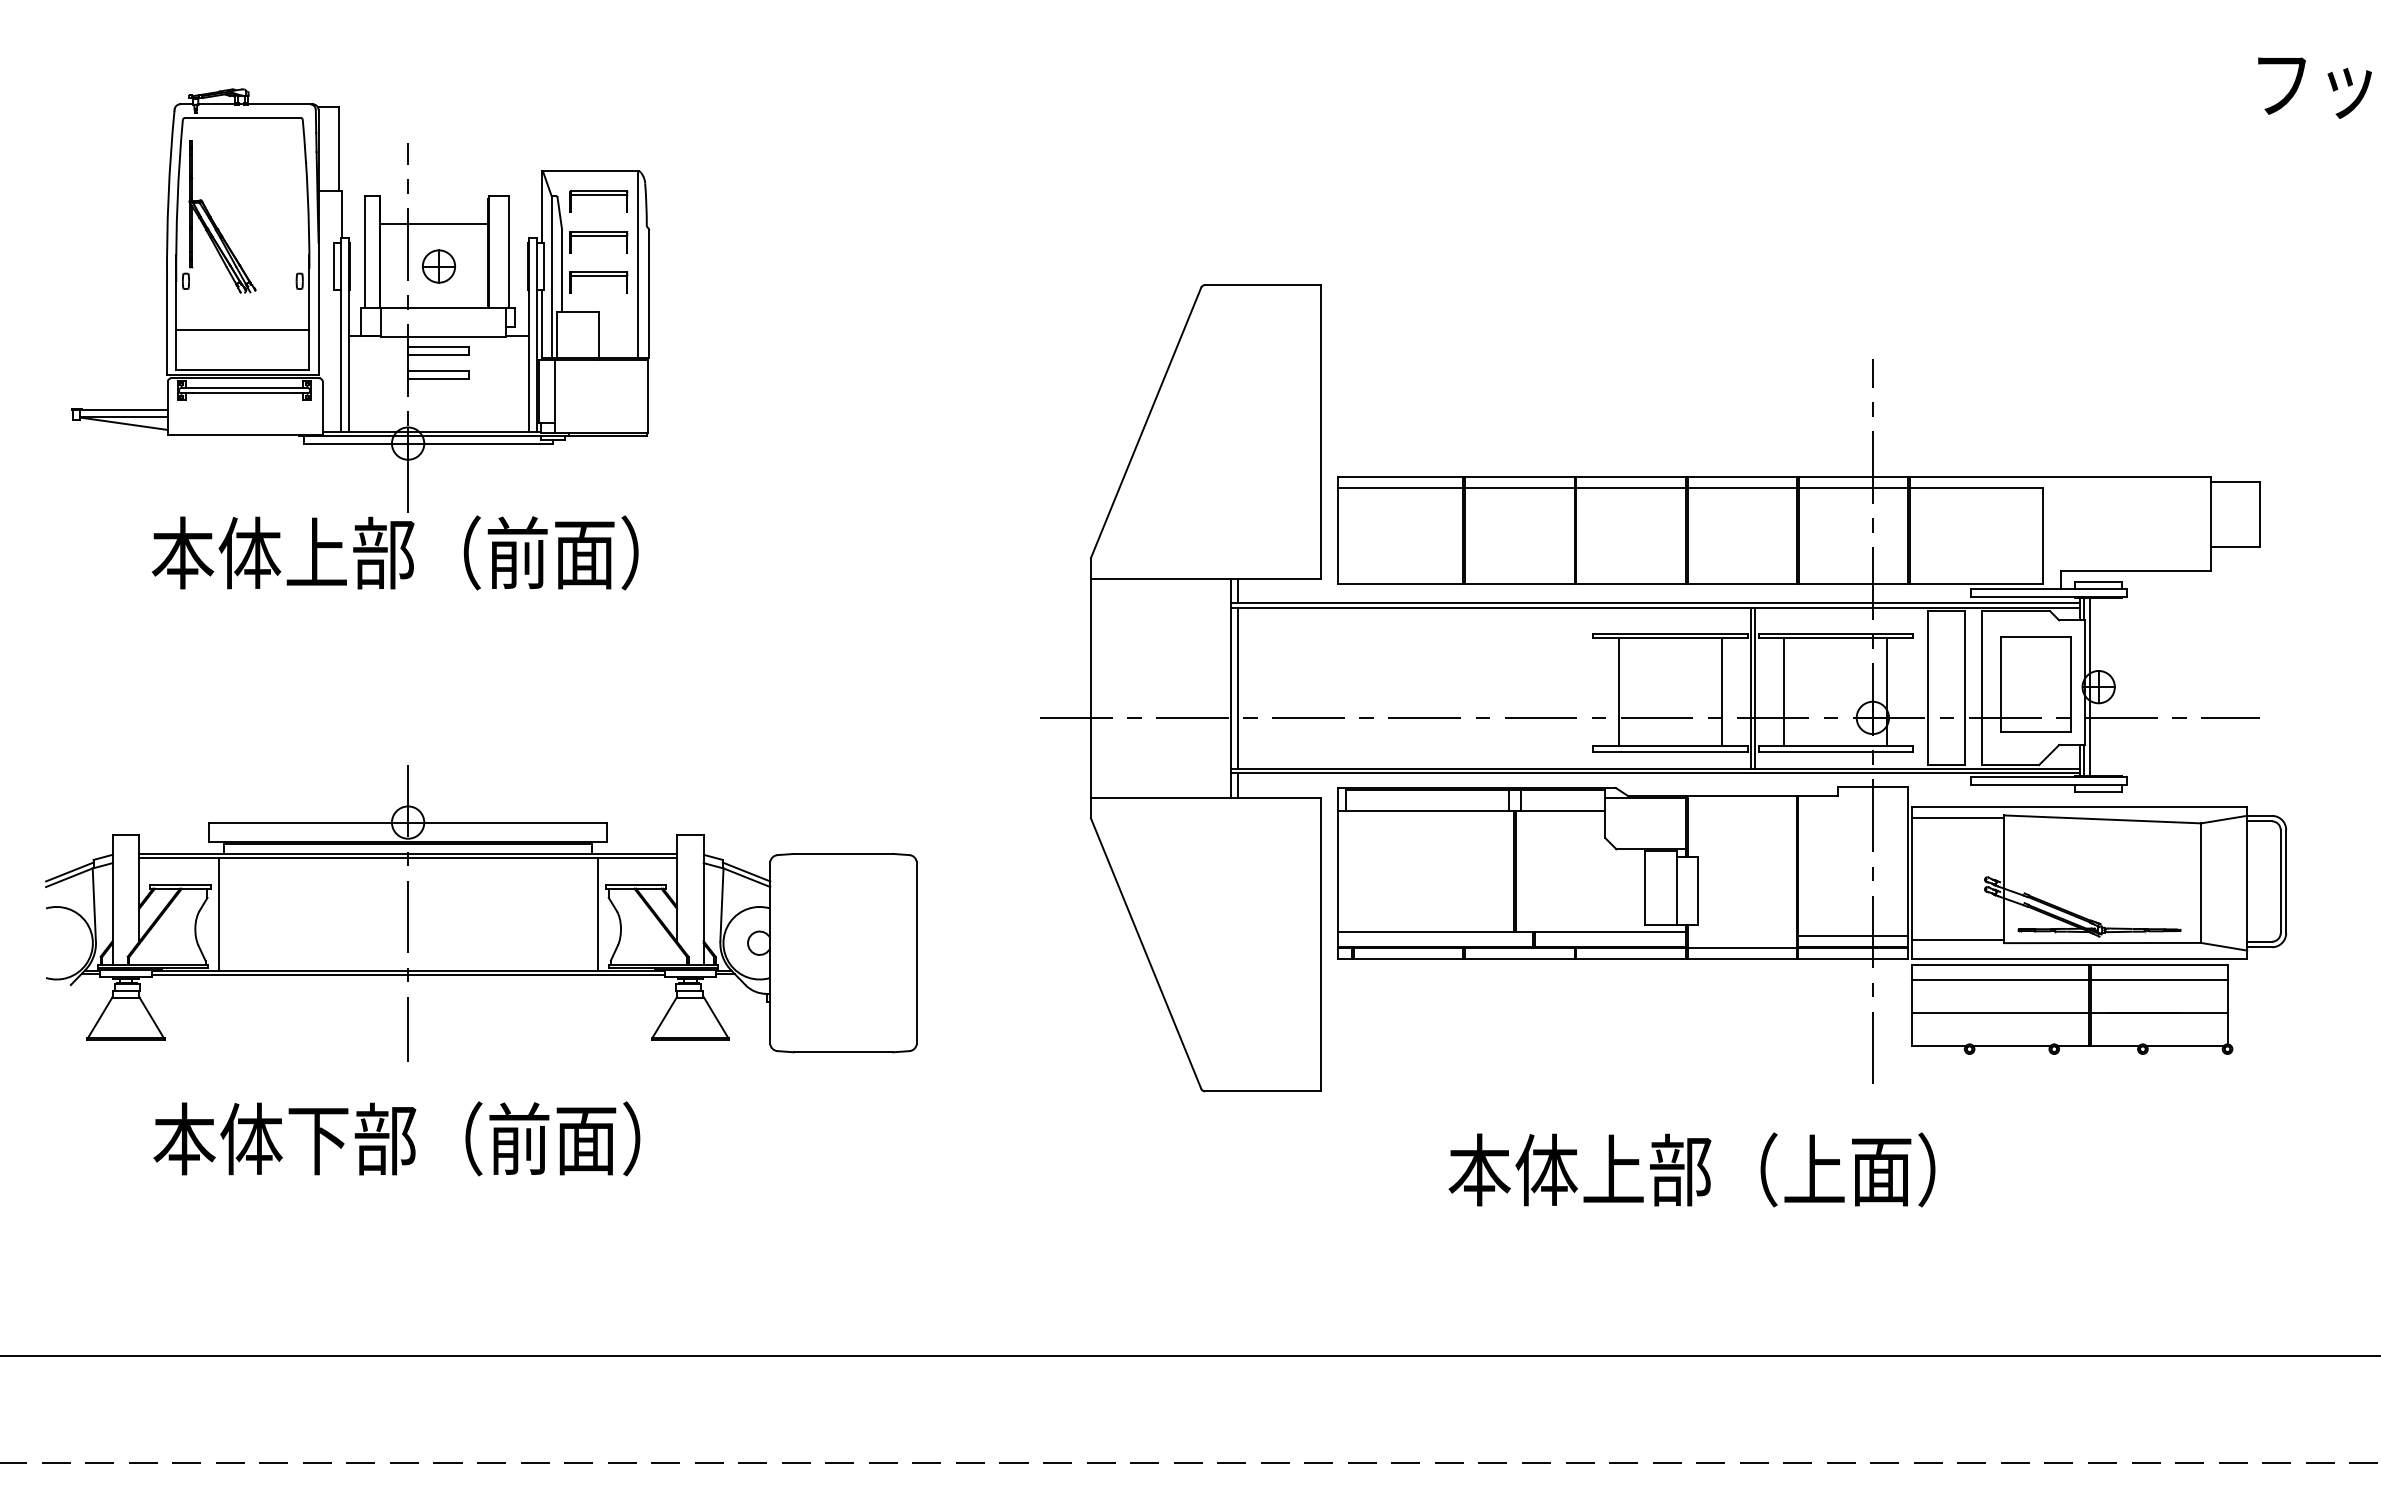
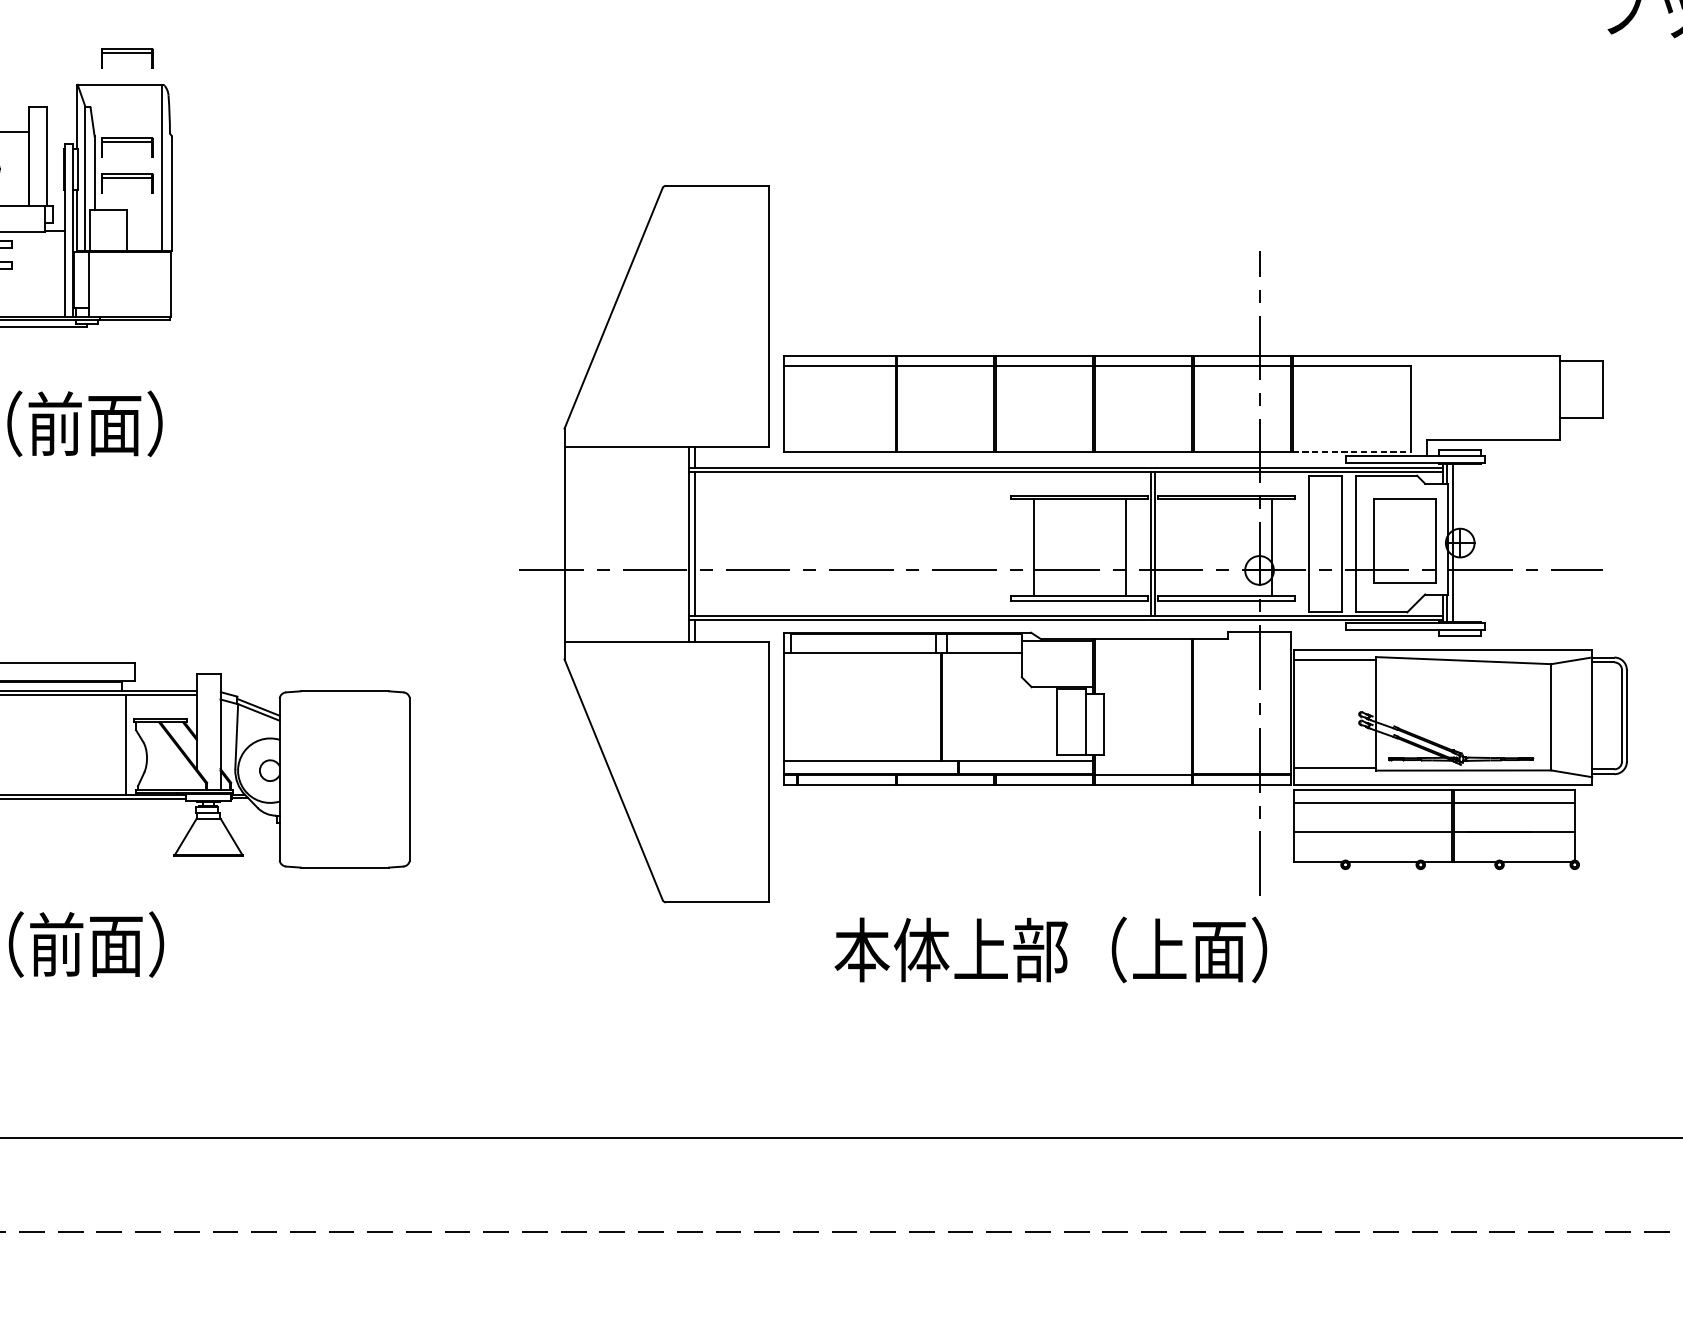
part: (598, 201) -> (127, 58), moved
line: (1976, 584) -> (1351, 451), solid -> dashed
line: (1784, 691) -> (1181, 546), removed
line: (1853, 935) -> (1242, 763), removed
text: (1691, 1169) -> (1050, 949), moved

